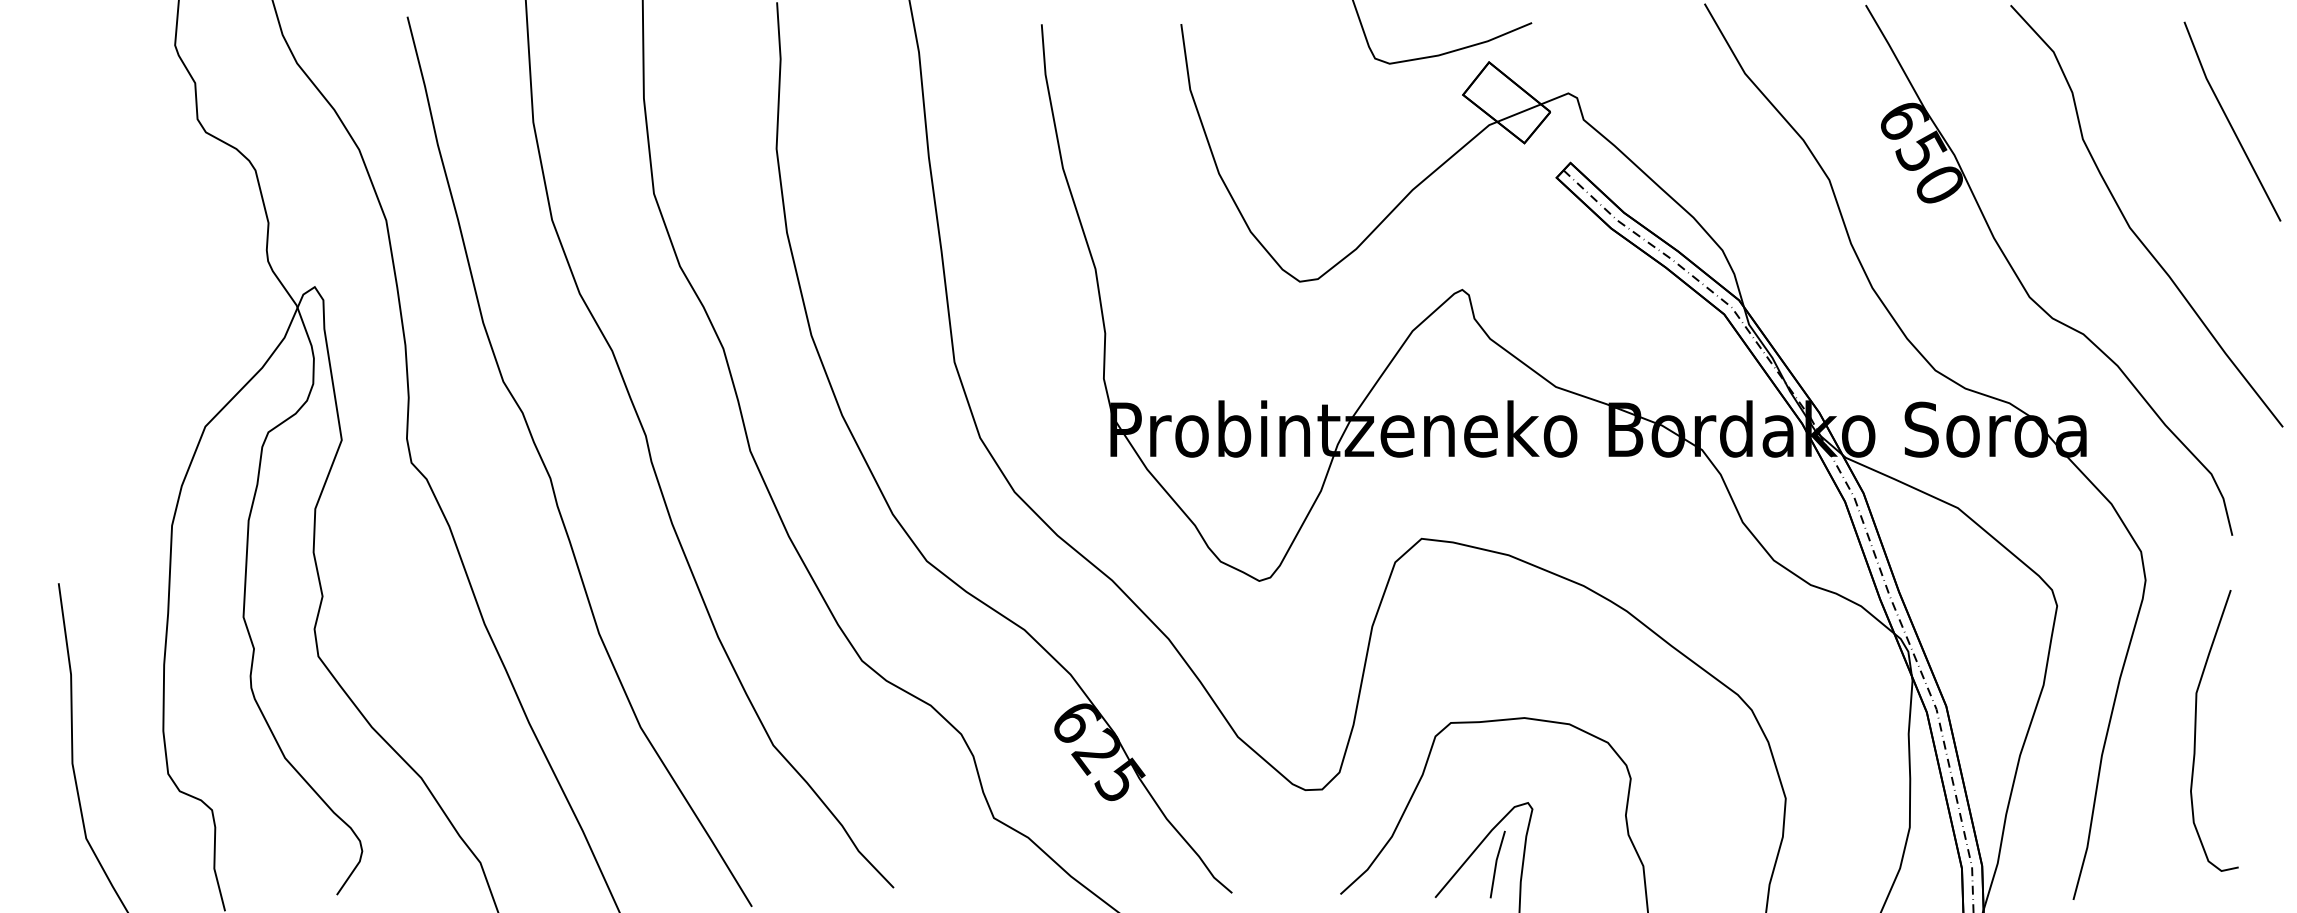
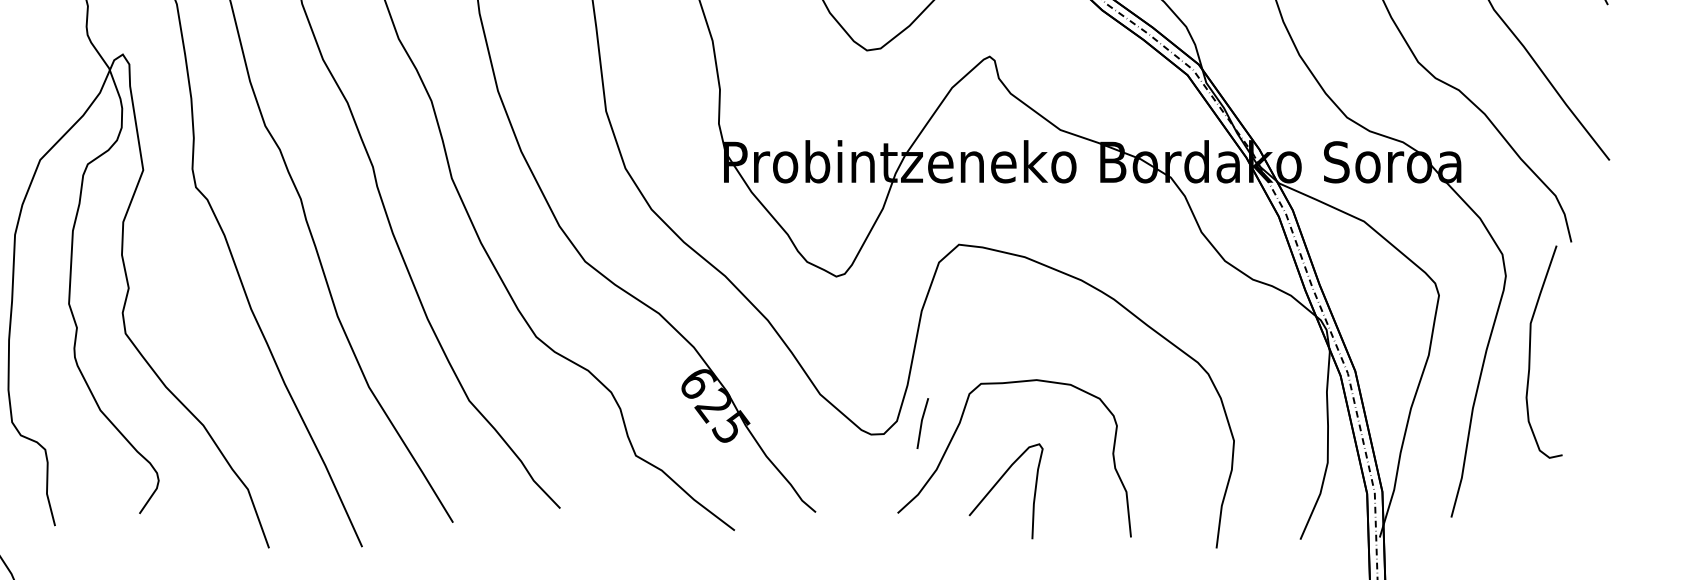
curve: (2196, 730) -> (1530, 351), moved
line: (1496, 864) -> (921, 423), moved

